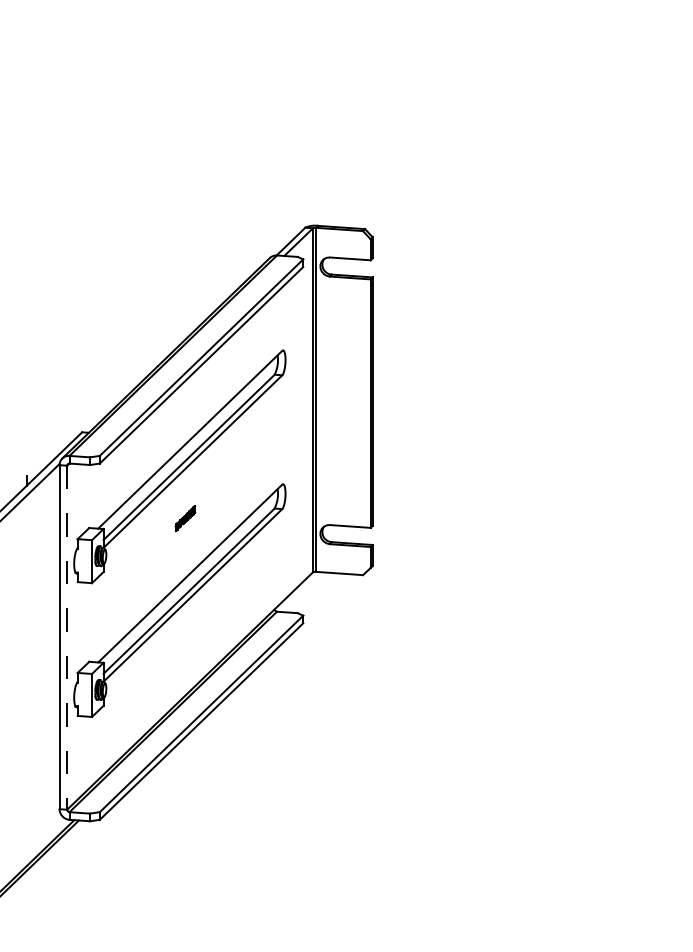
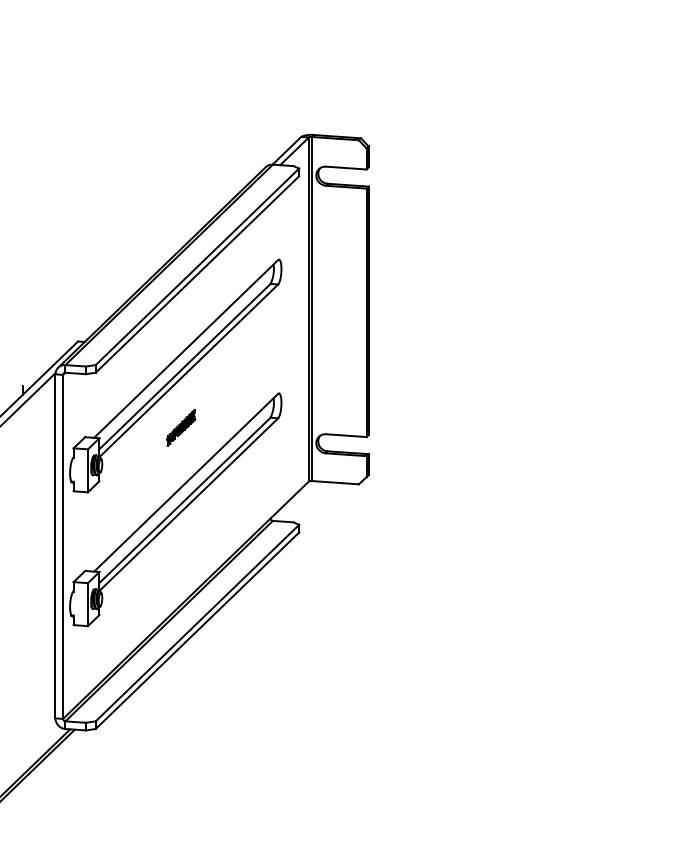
part: (185, 518) -> (181, 427), size x1.43
line: (67, 638) -> (63, 547), dashed -> solid

